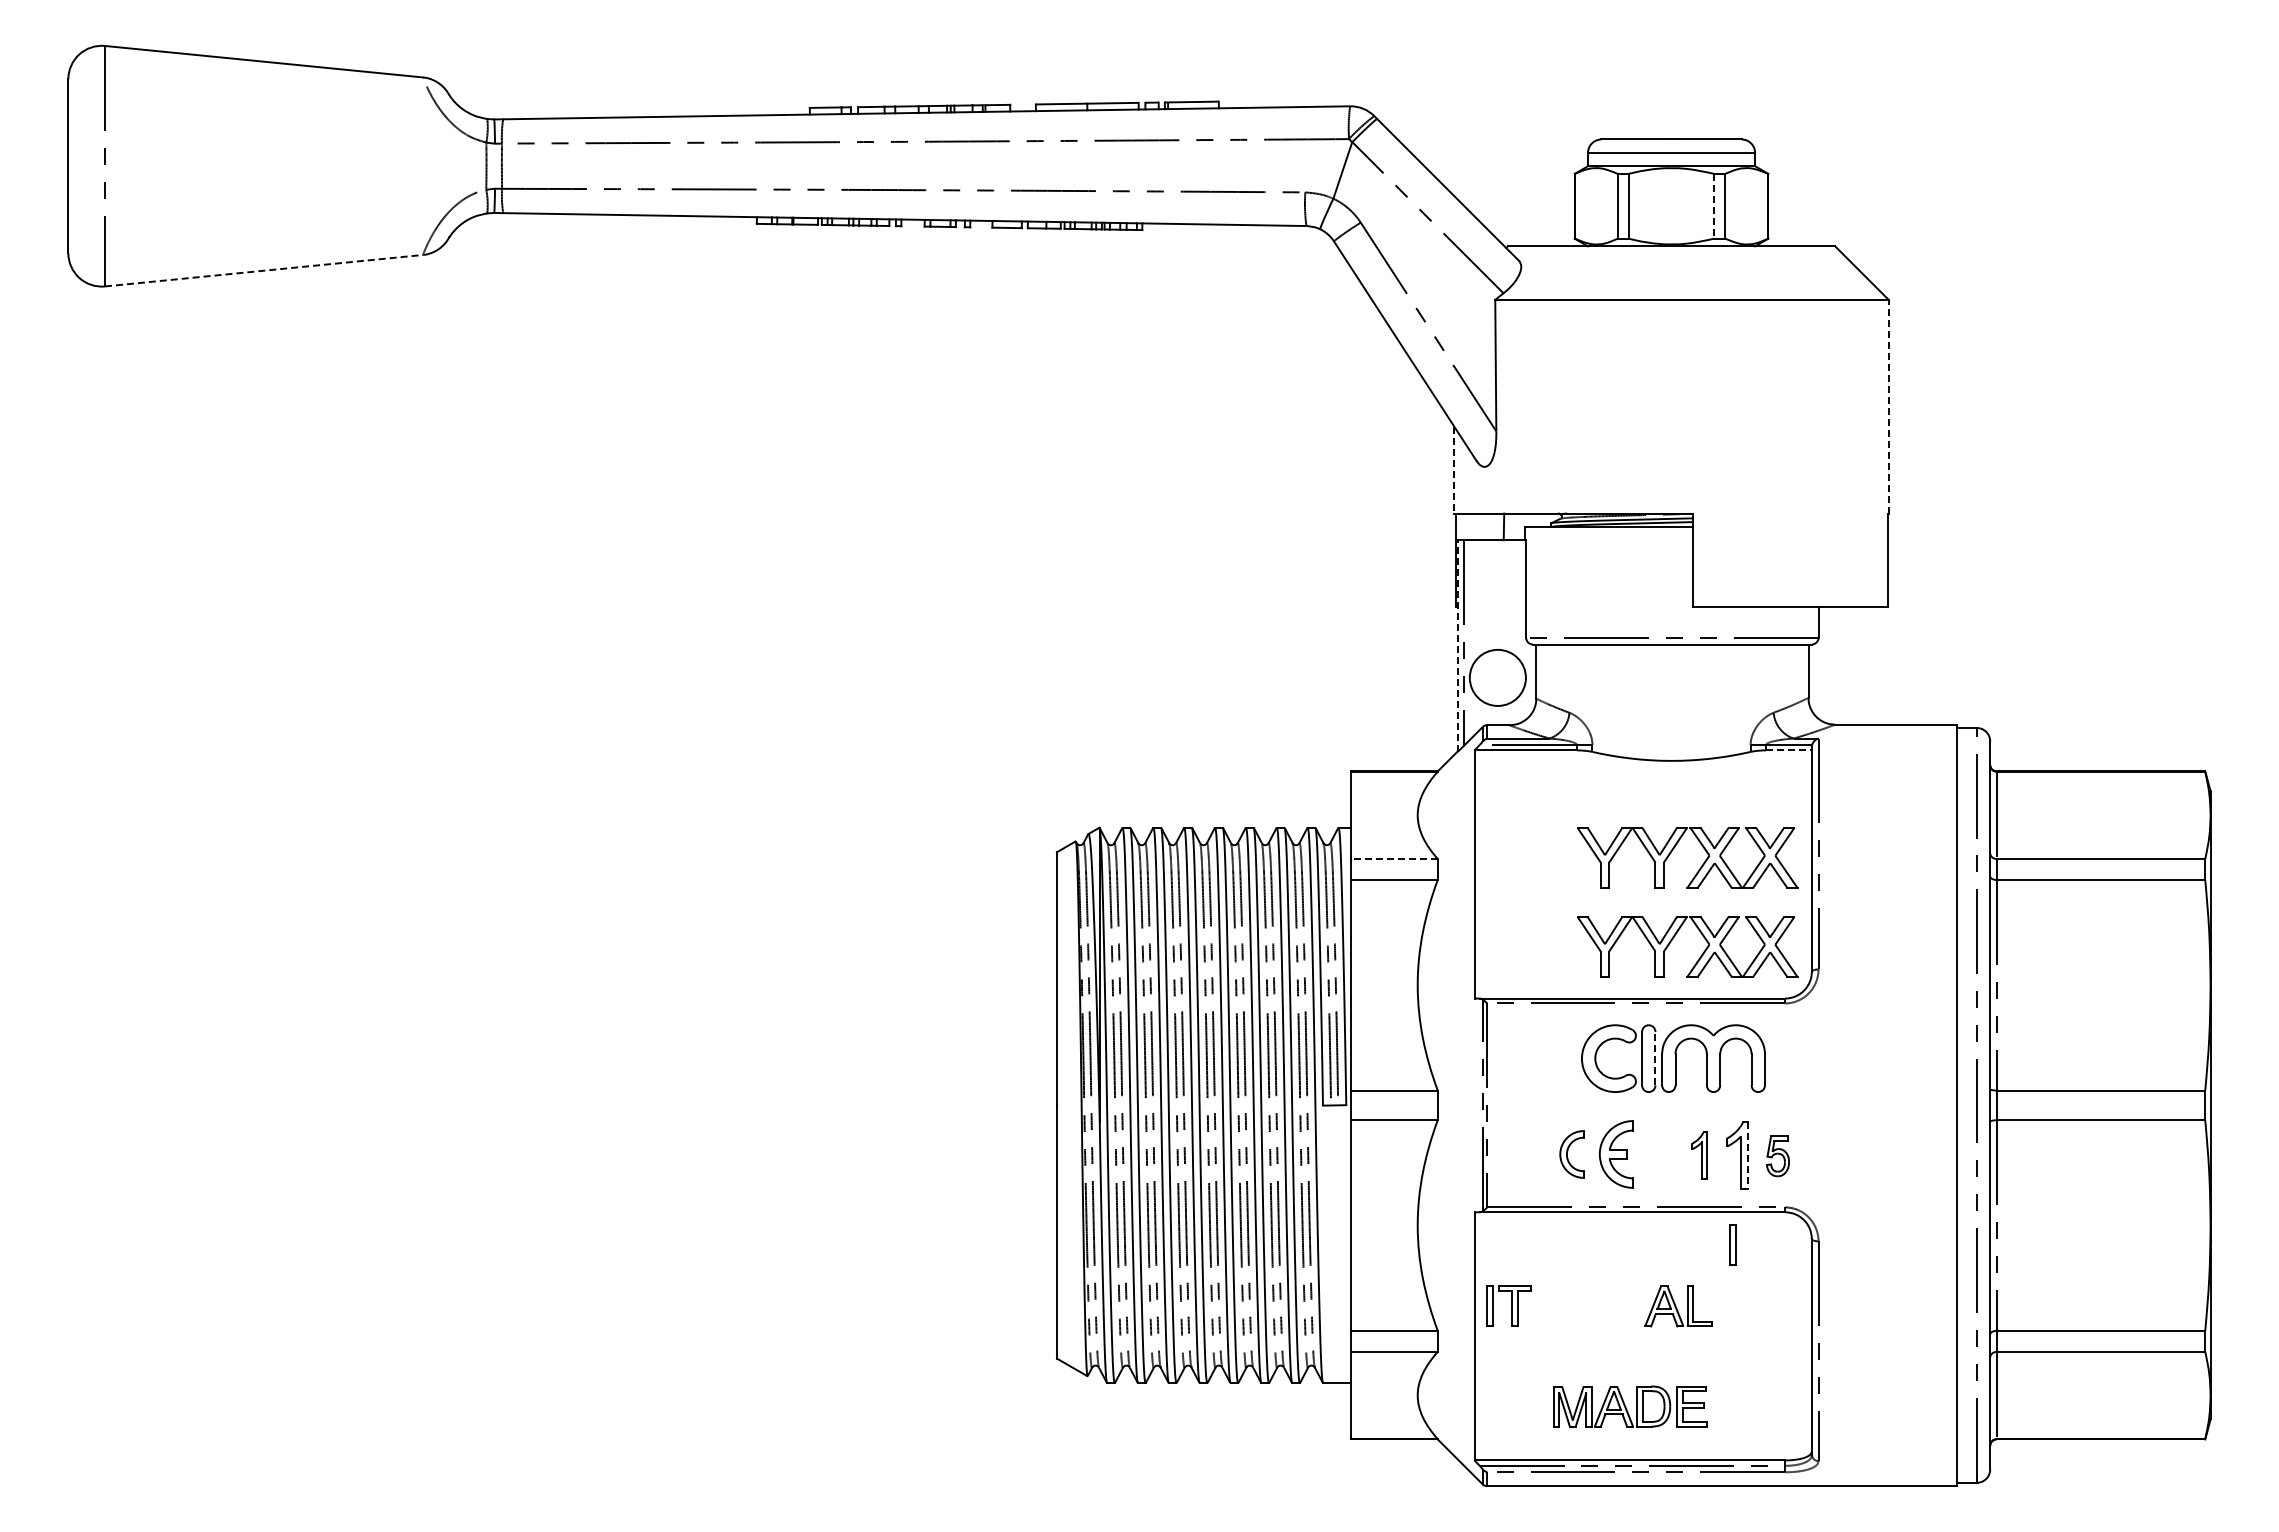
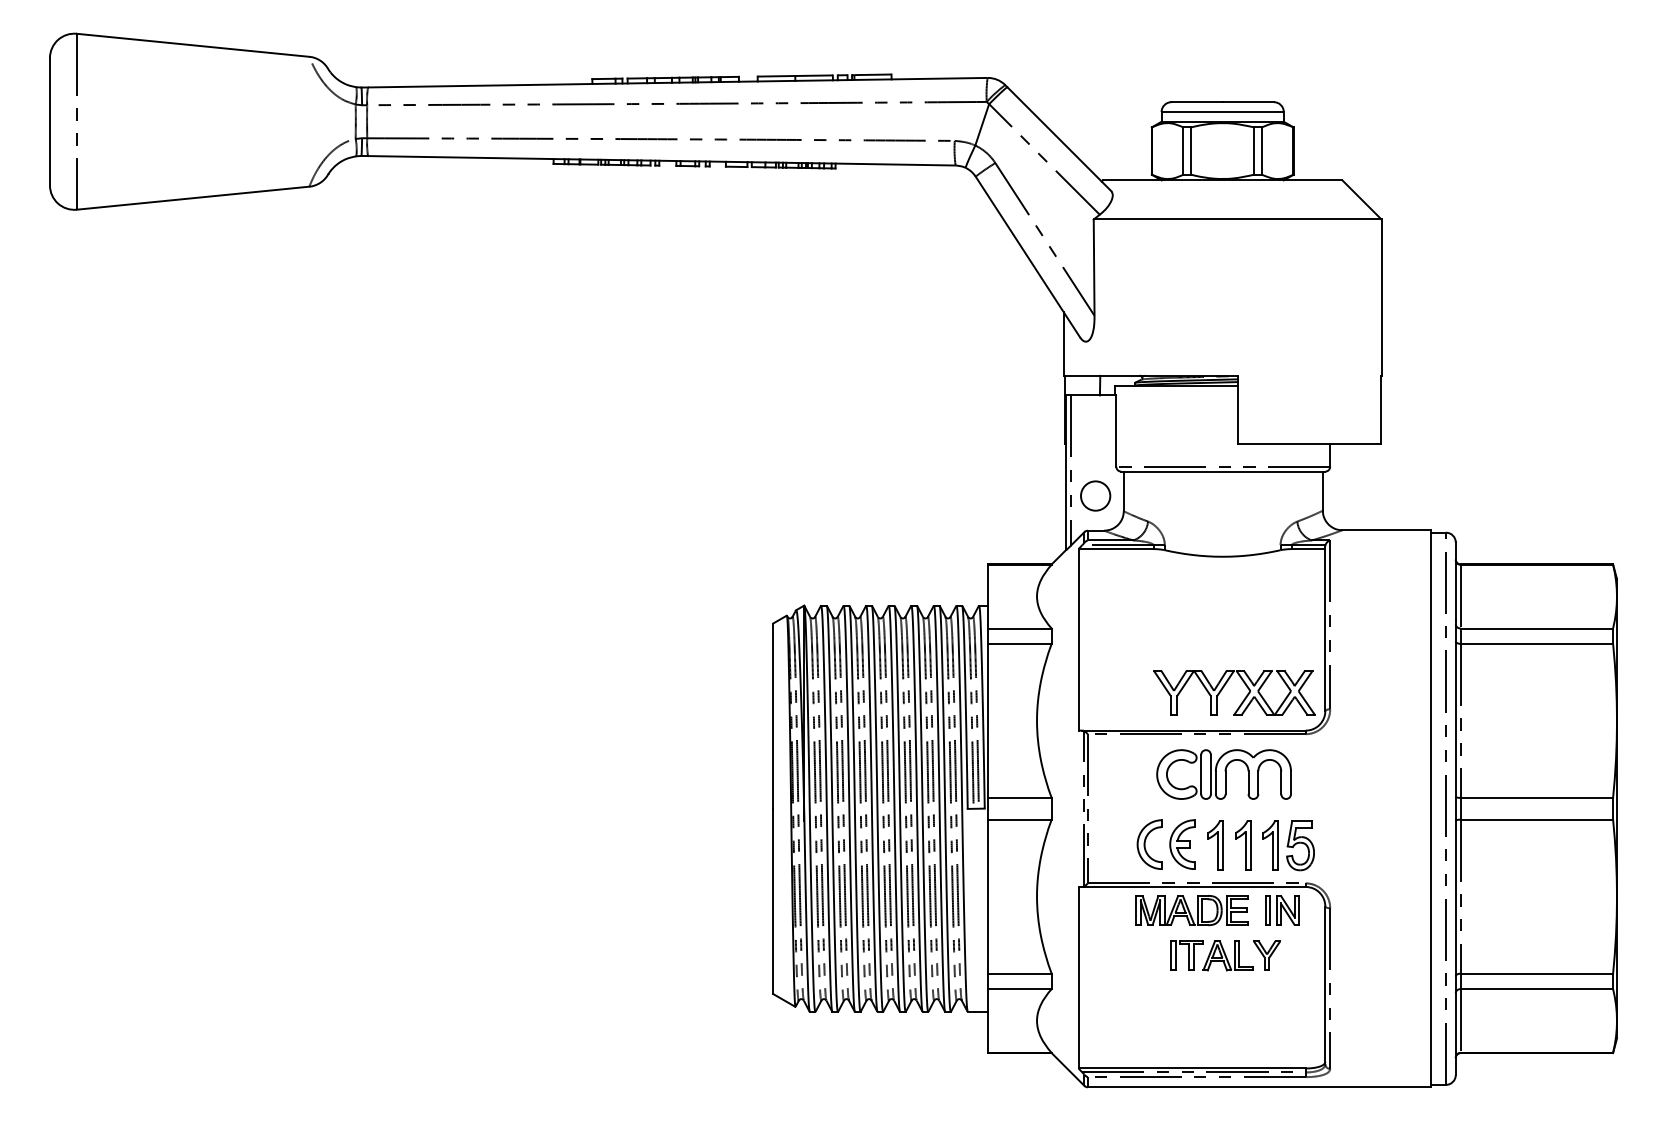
line: (1714, 206) -> (1254, 151), dashed -> solid
line: (264, 270) -> (193, 198), dashed -> solid
line: (1888, 406) -> (1381, 297), dashed -> solid
line: (1454, 470) -> (1063, 344), dashed -> solid
line: (1457, 645) -> (1066, 472), dashed -> solid
circle: (1497, 677) -> (1095, 495), size x0.71
line: (1788, 750) -> (1308, 549), dashed -> solid
part: (1675, 847) -> (1225, 620), removed
line: (1393, 858) -> (1019, 628), dashed -> solid
line: (1655, 1058) -> (1210, 774), dashed -> solid
part: (1571, 1154) -> (1149, 844), size x1.43
part: (1661, 1155) -> (1215, 845), added
part: (1699, 1155) -> (1243, 845), size x1.43
line: (1747, 1155) -> (1278, 845), dashed -> solid
part: (1777, 1156) -> (1300, 846), size x1.67
part: (1760, 1244) -> (1287, 910), added
part: (1508, 1305) -> (1186, 955), moved
part: (1731, 1305) -> (1266, 955), added
part: (1630, 1406) -> (1192, 910), moved

